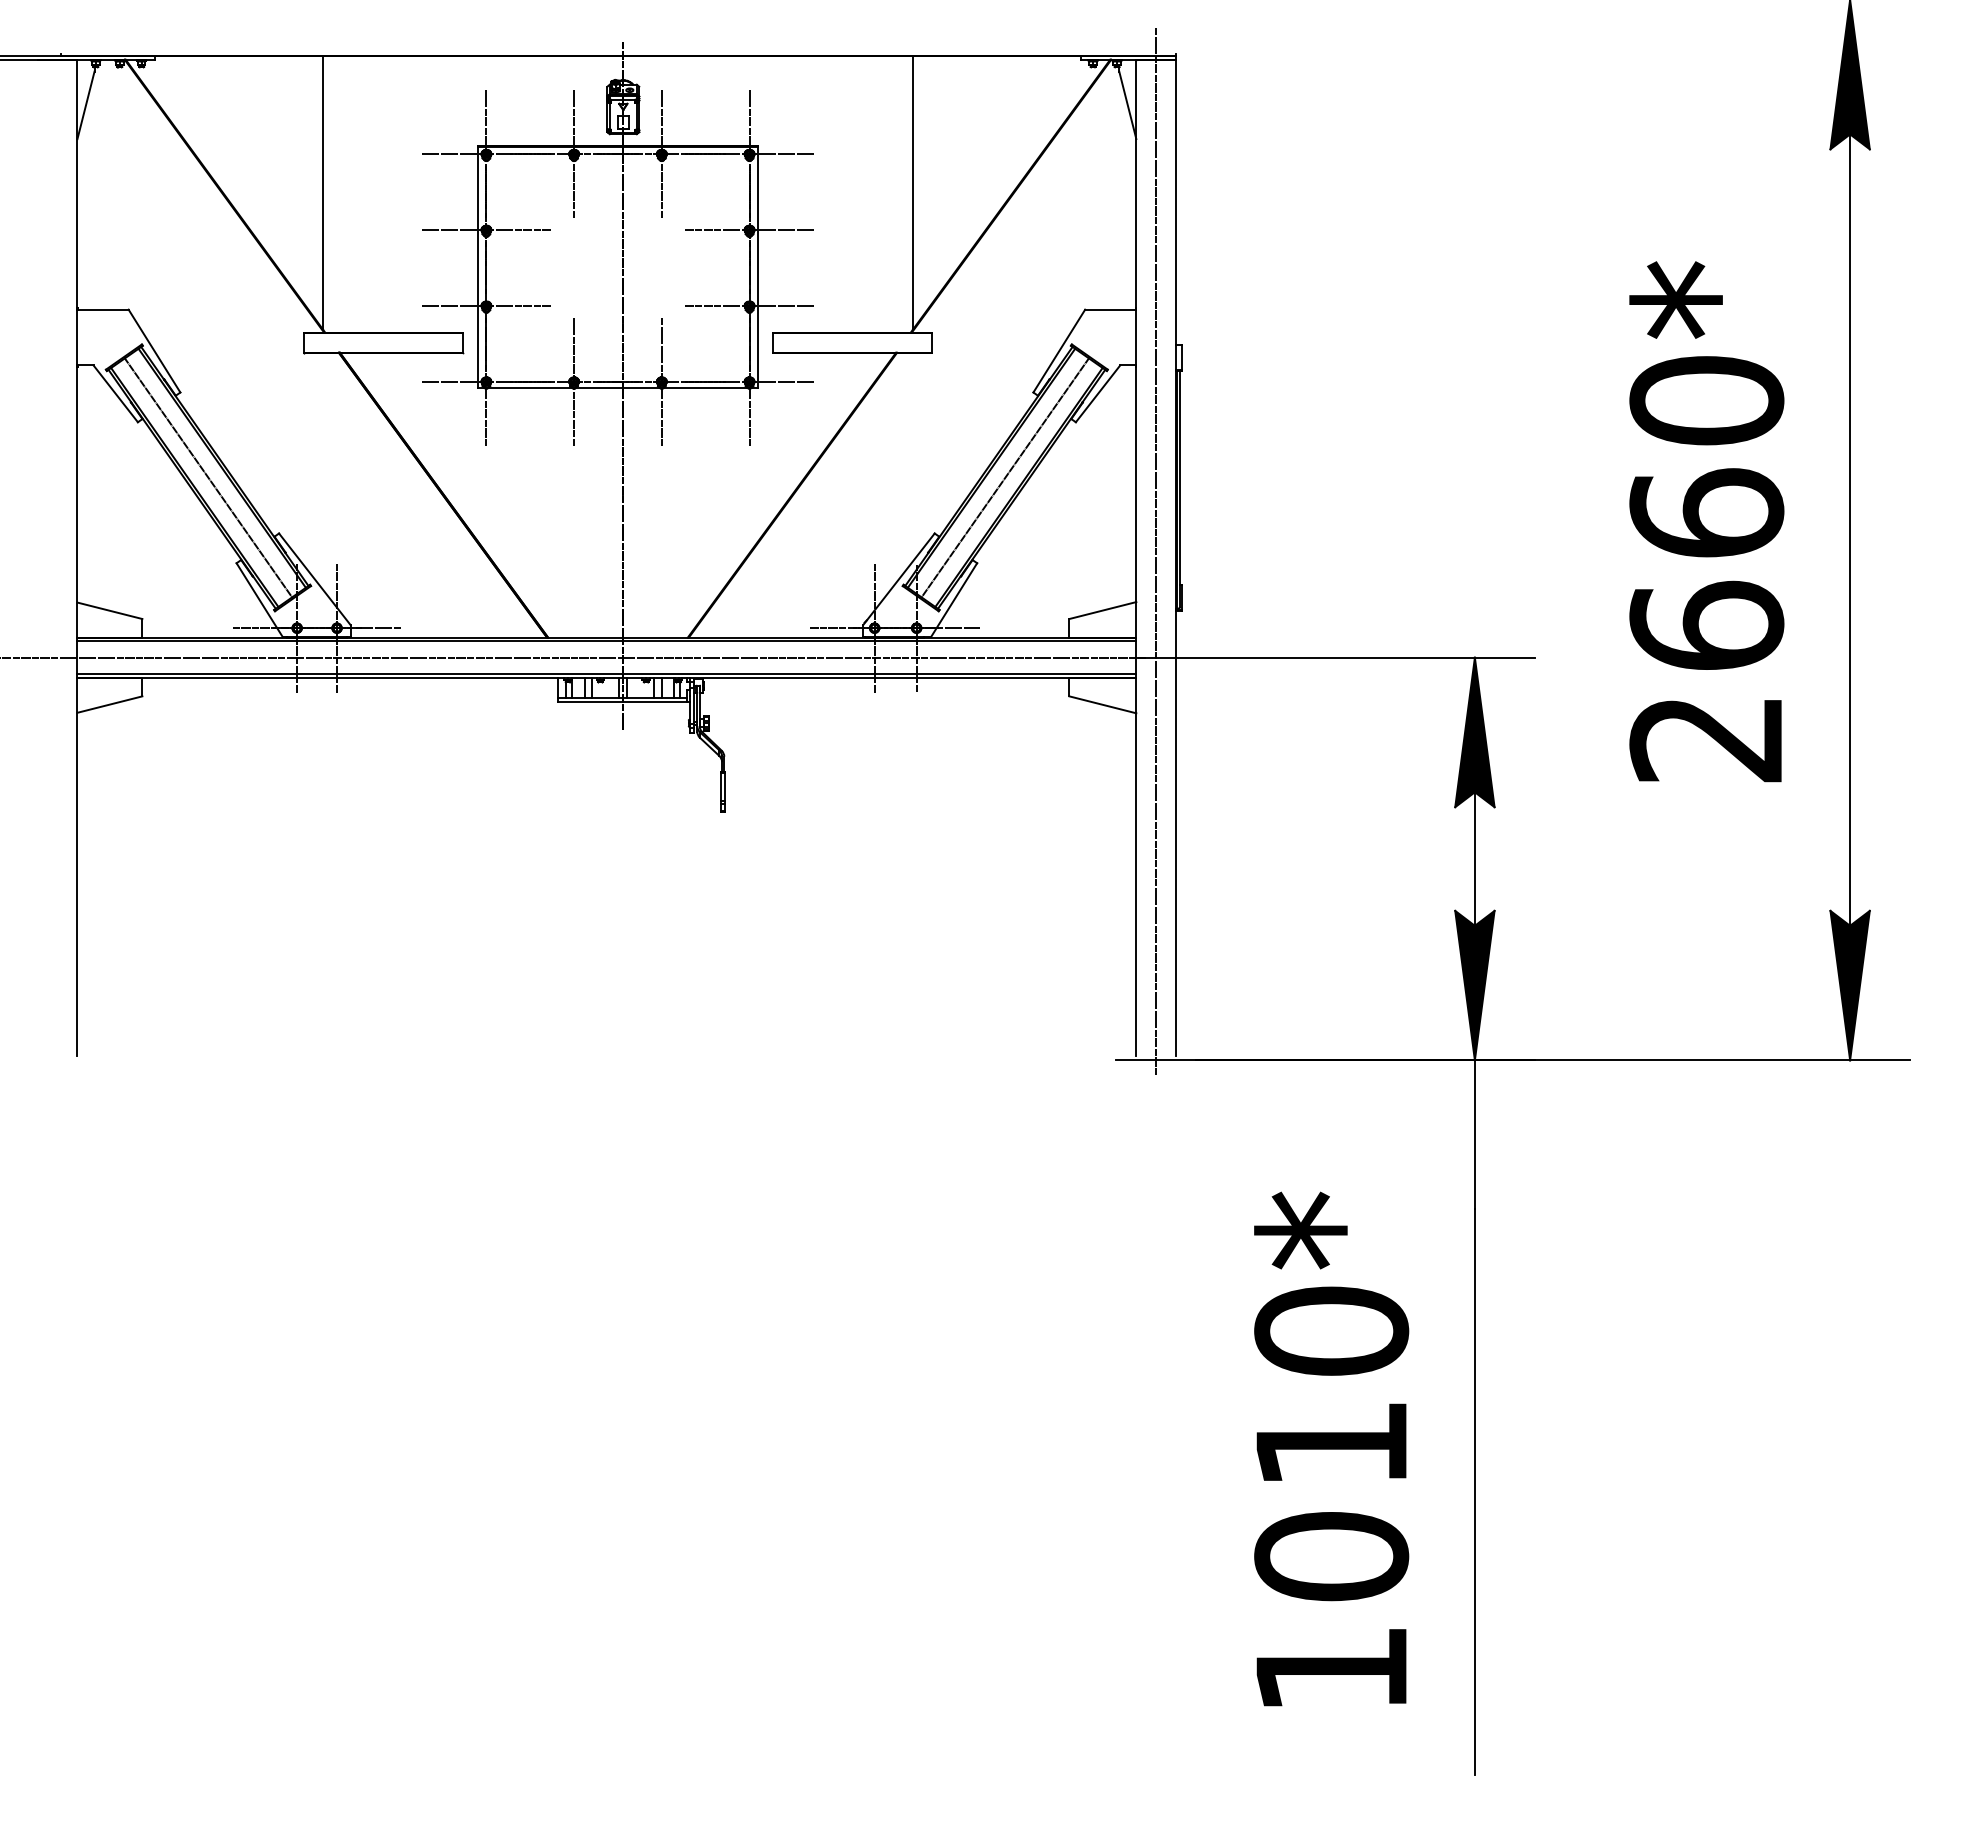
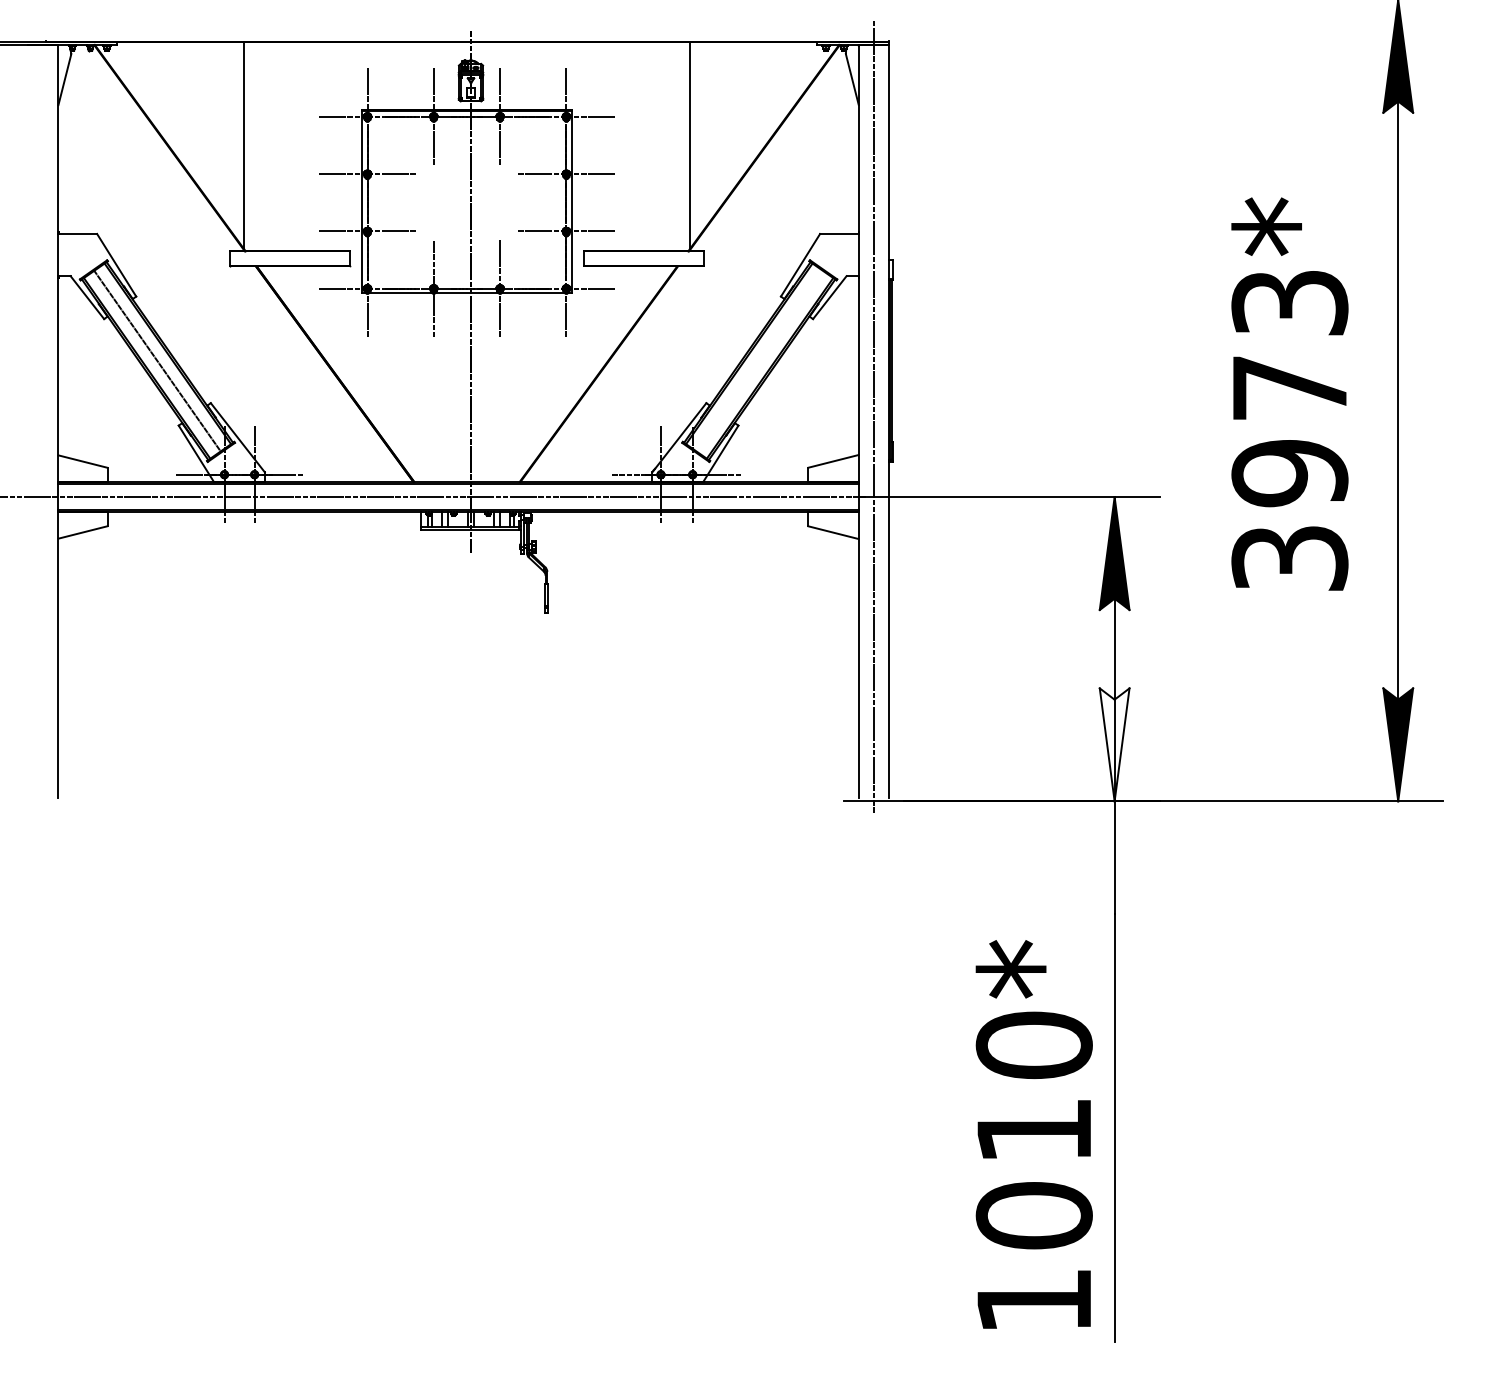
line: (1004, 477) -> (759, 360), removed
text: (1706, 569) -> (1289, 430), 2660* -> 3973*
fill: (1474, 985) -> (1114, 744), removed
text: (1331, 1448) -> (1034, 1134), moved

